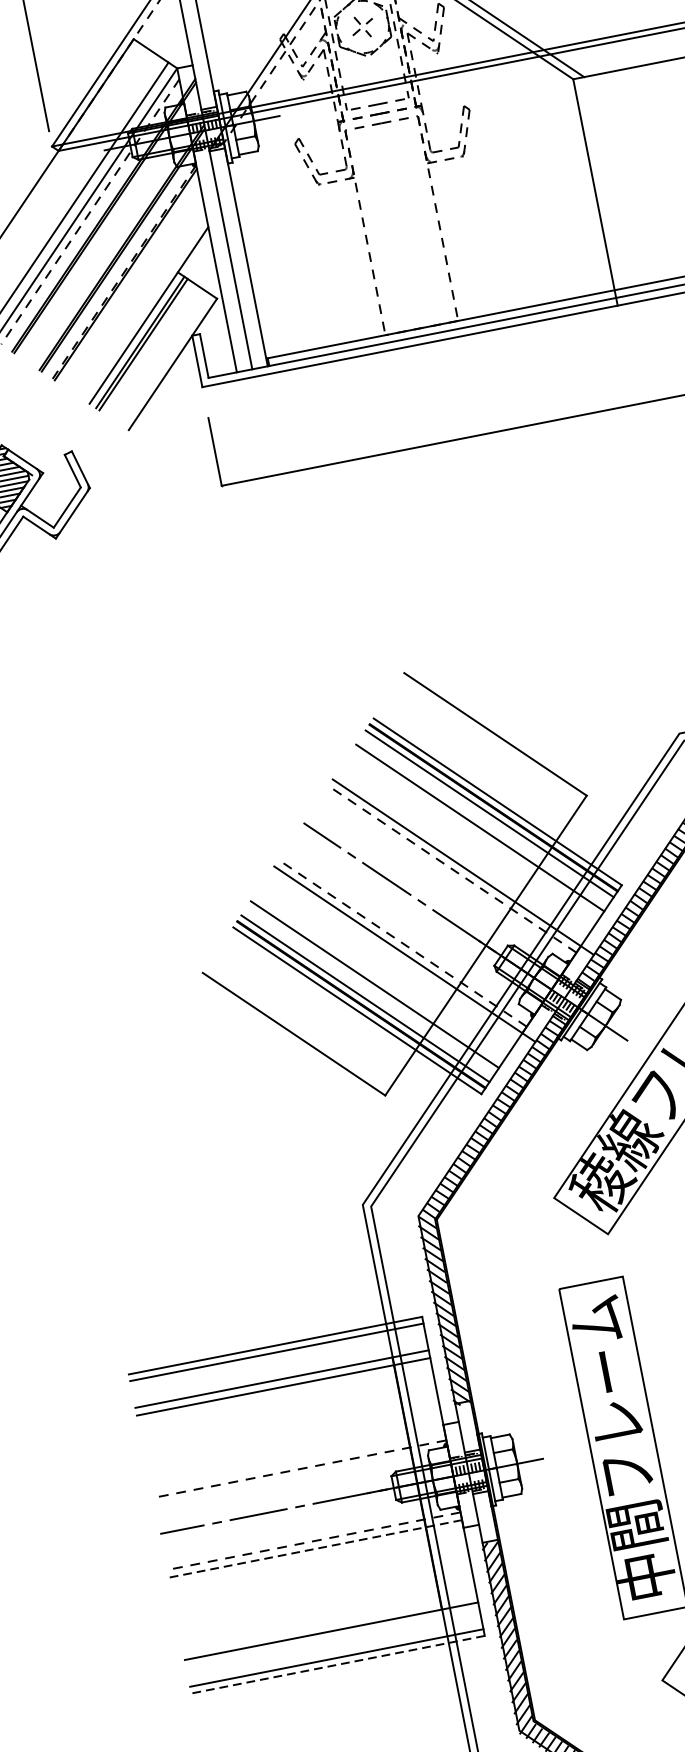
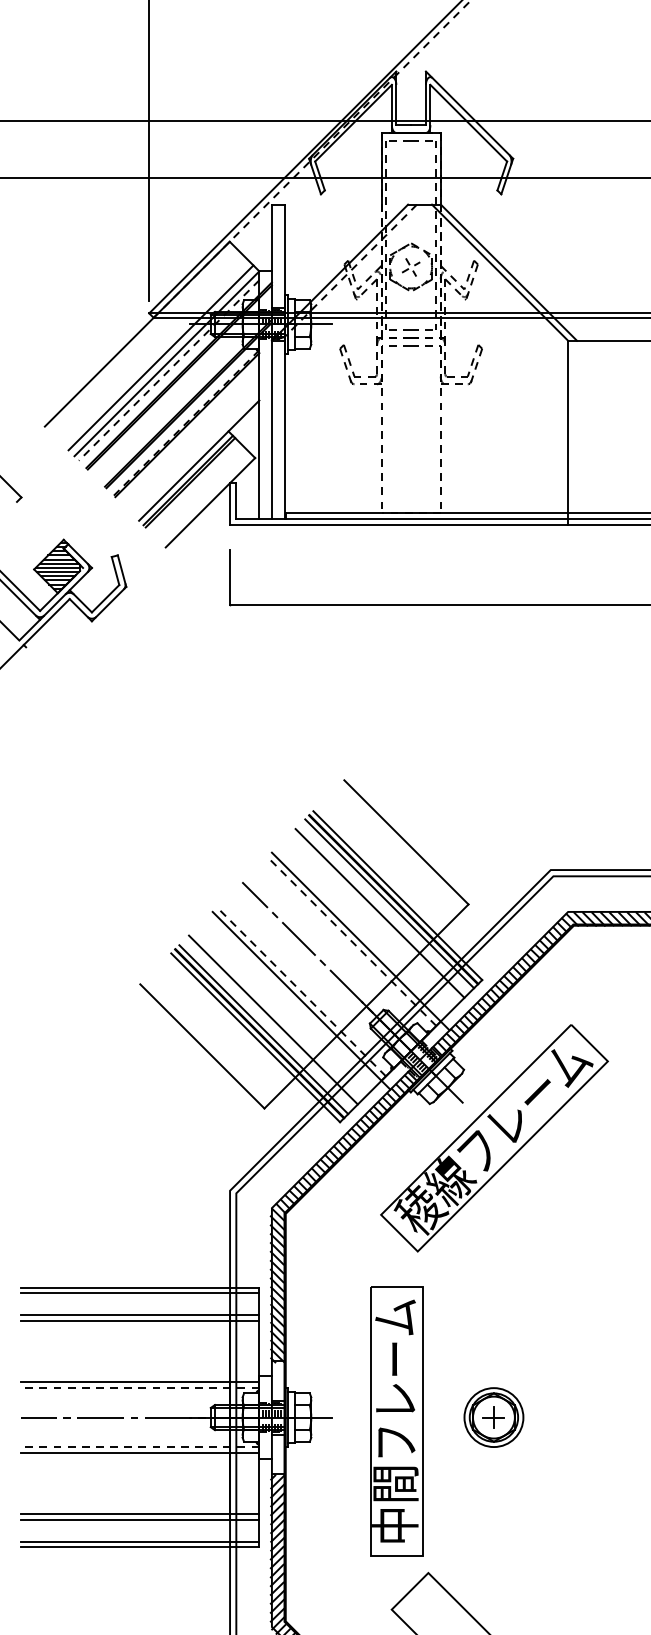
line: (297, 1460) -> (139, 1381), added
line: (314, 1549) -> (139, 1453), dashed -> solid
line: (329, 1623) -> (139, 1513), added
line: (337, 1664) -> (139, 1547), dashed -> solid

